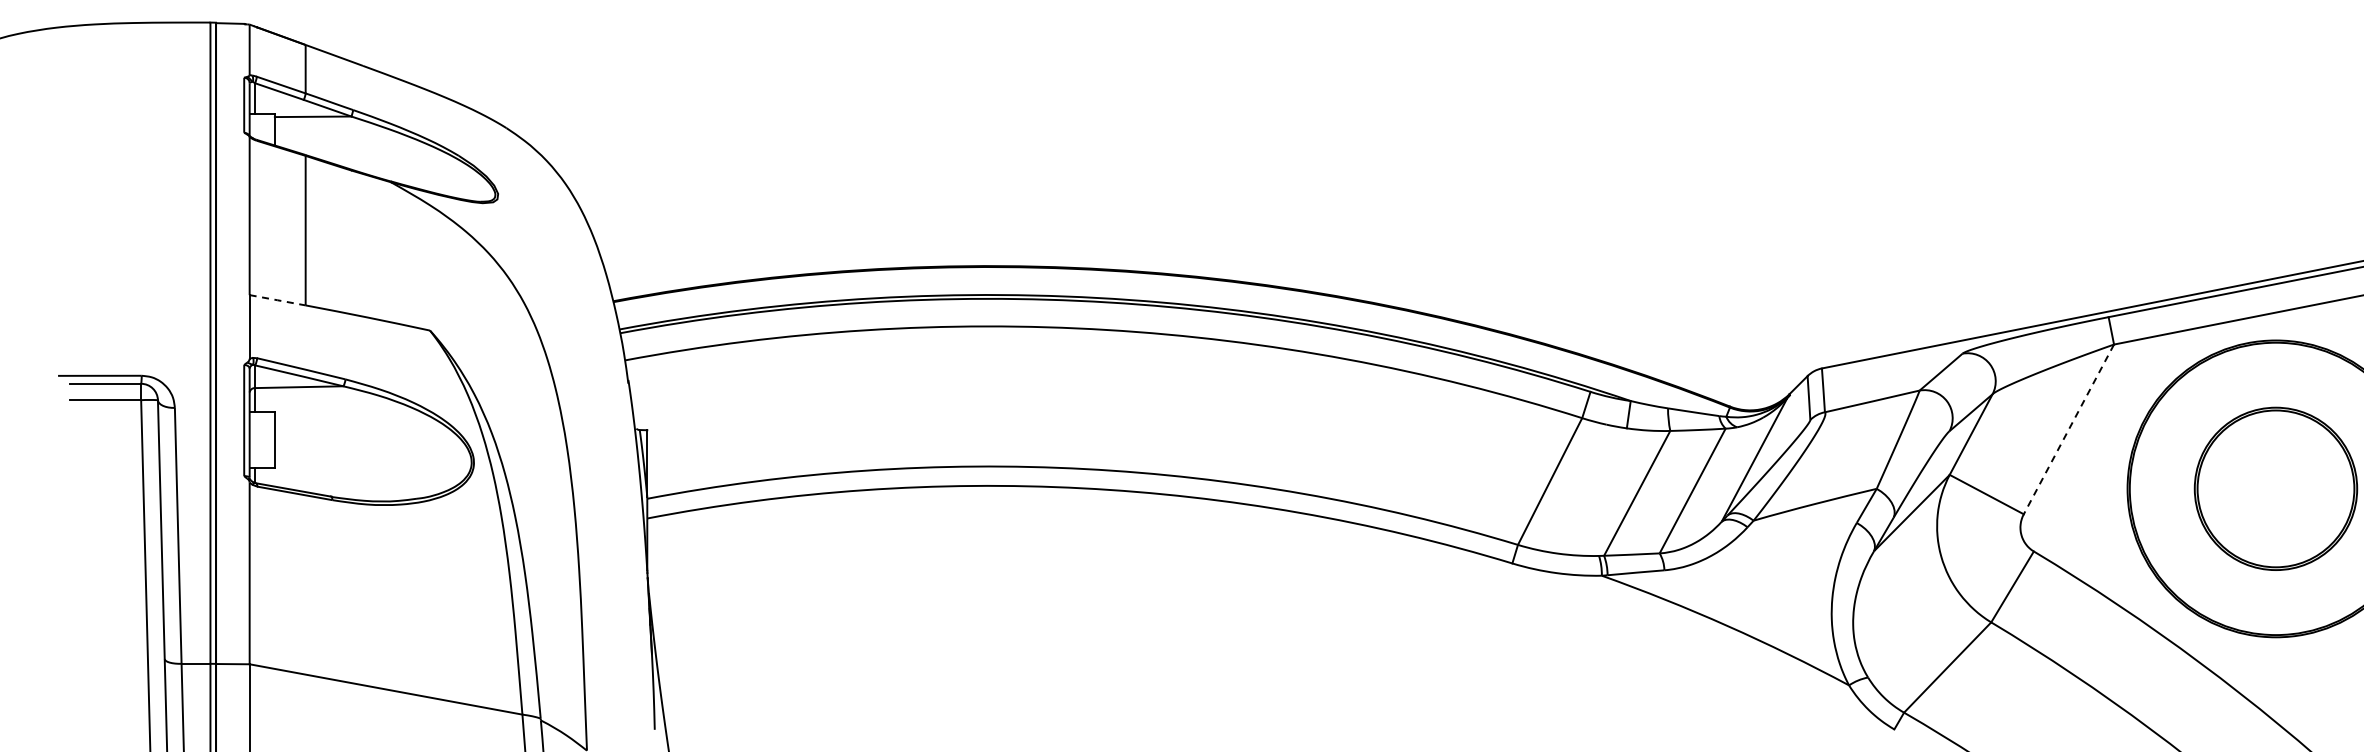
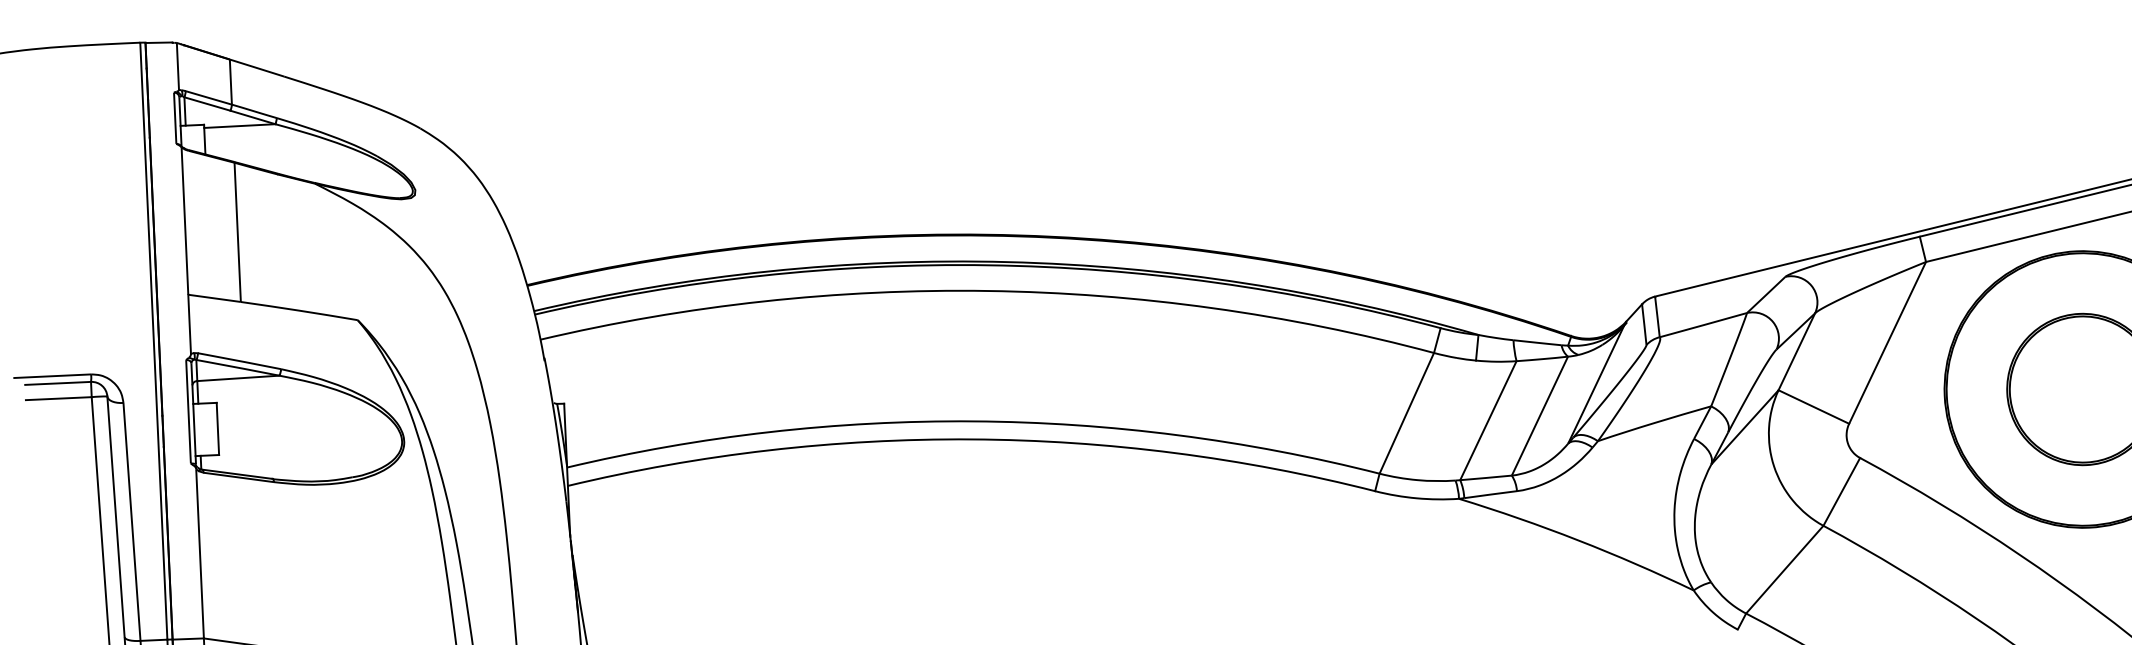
line: (277, 300) -> (214, 298), dashed -> solid
line: (2068, 429) -> (1887, 342), dashed -> solid

